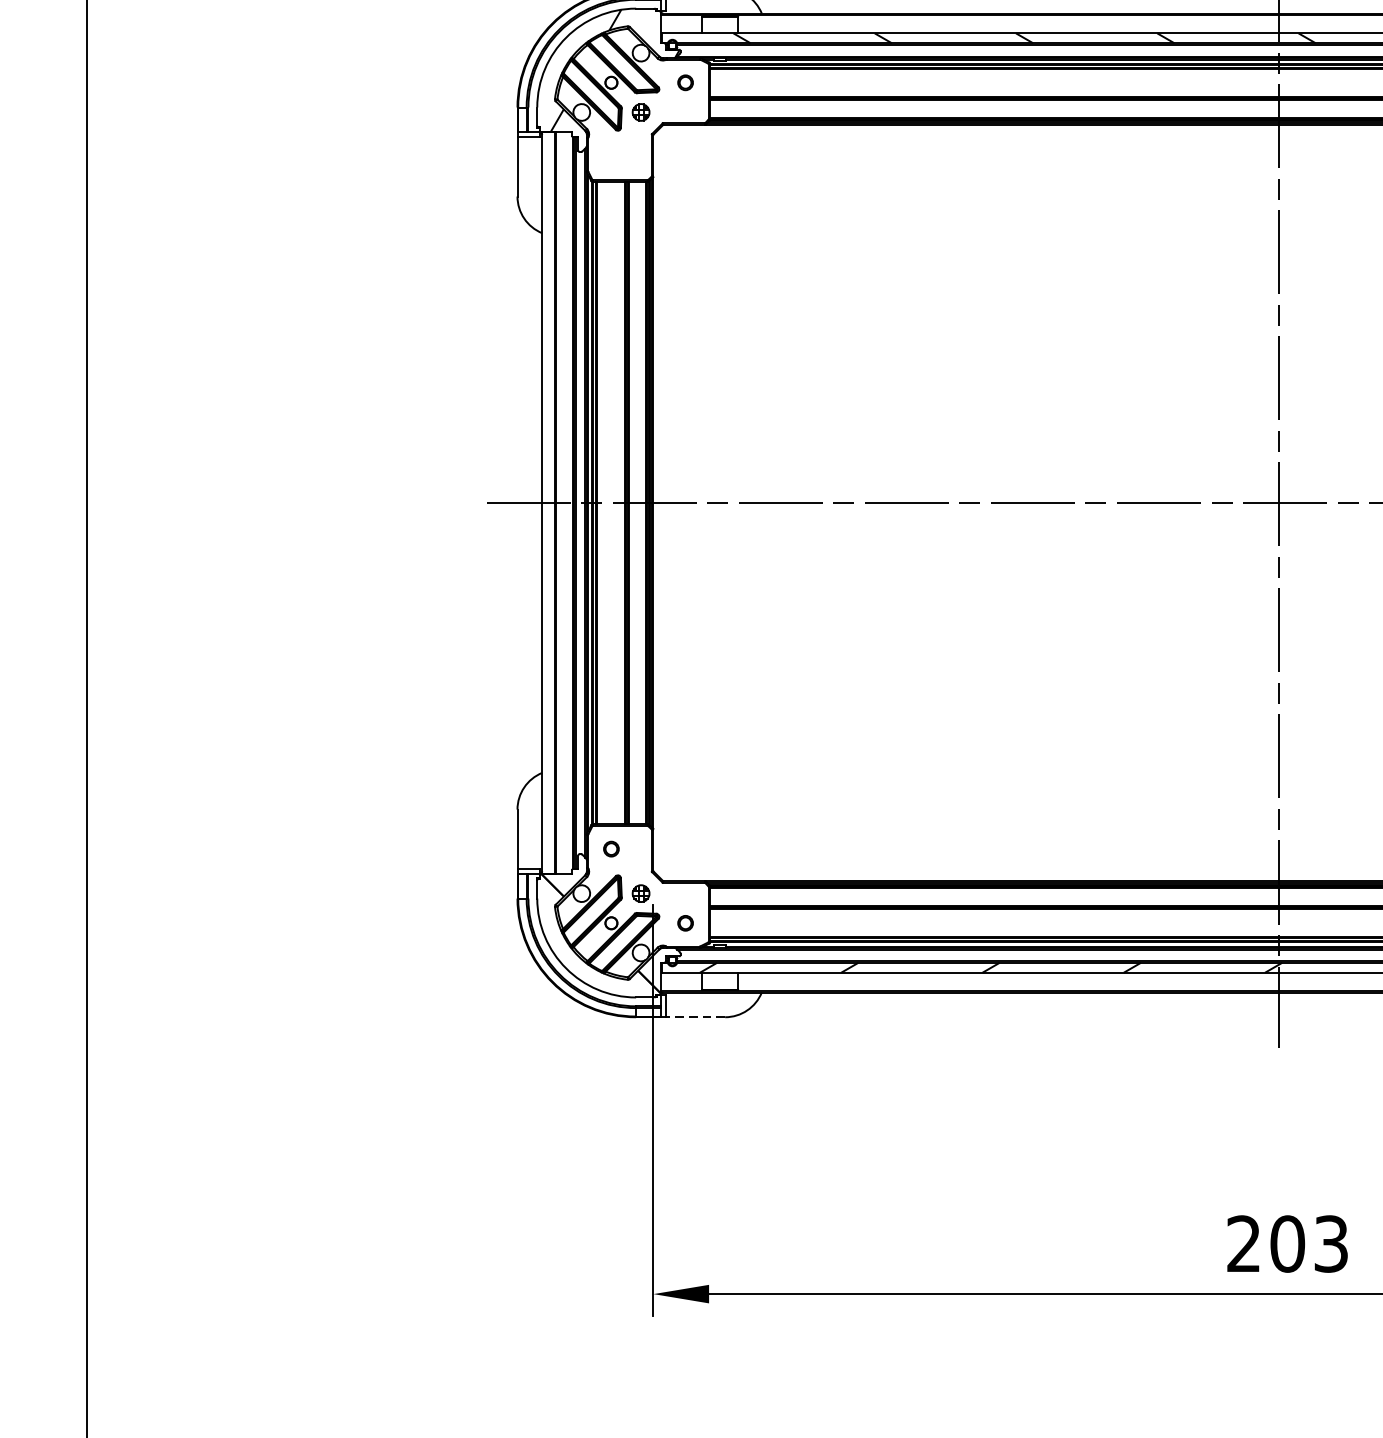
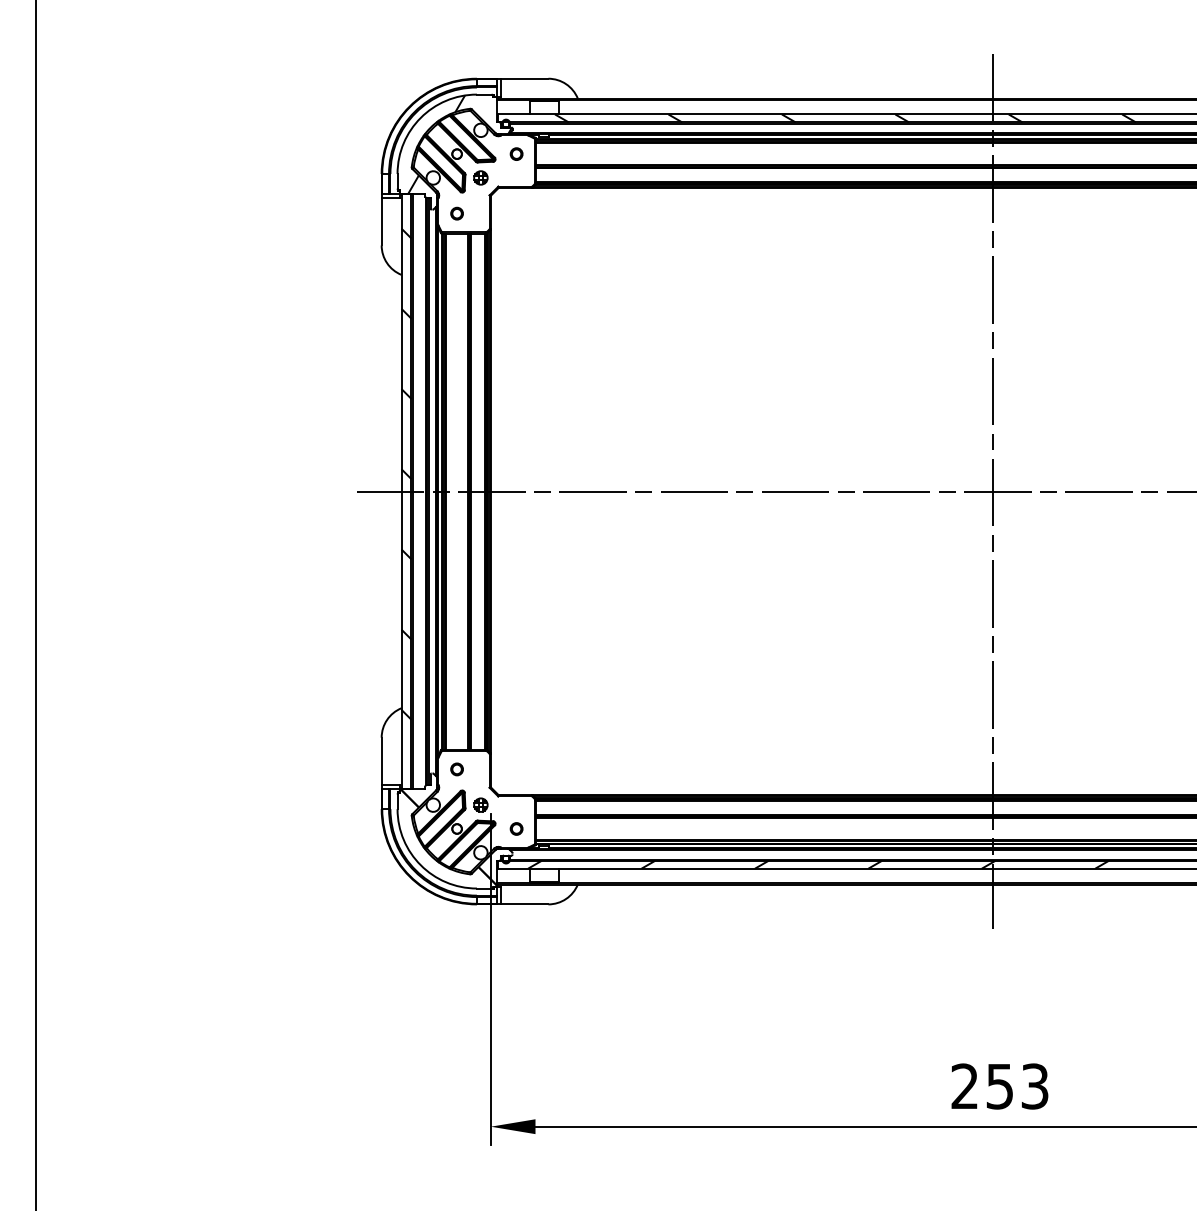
part: (610, 156) -> (456, 213), added
hatch: (548, 480) -> (406, 473), added
line: (695, 1017) -> (524, 904), dashed -> solid
text: (1286, 1244) -> (999, 1086), 203 -> 253

